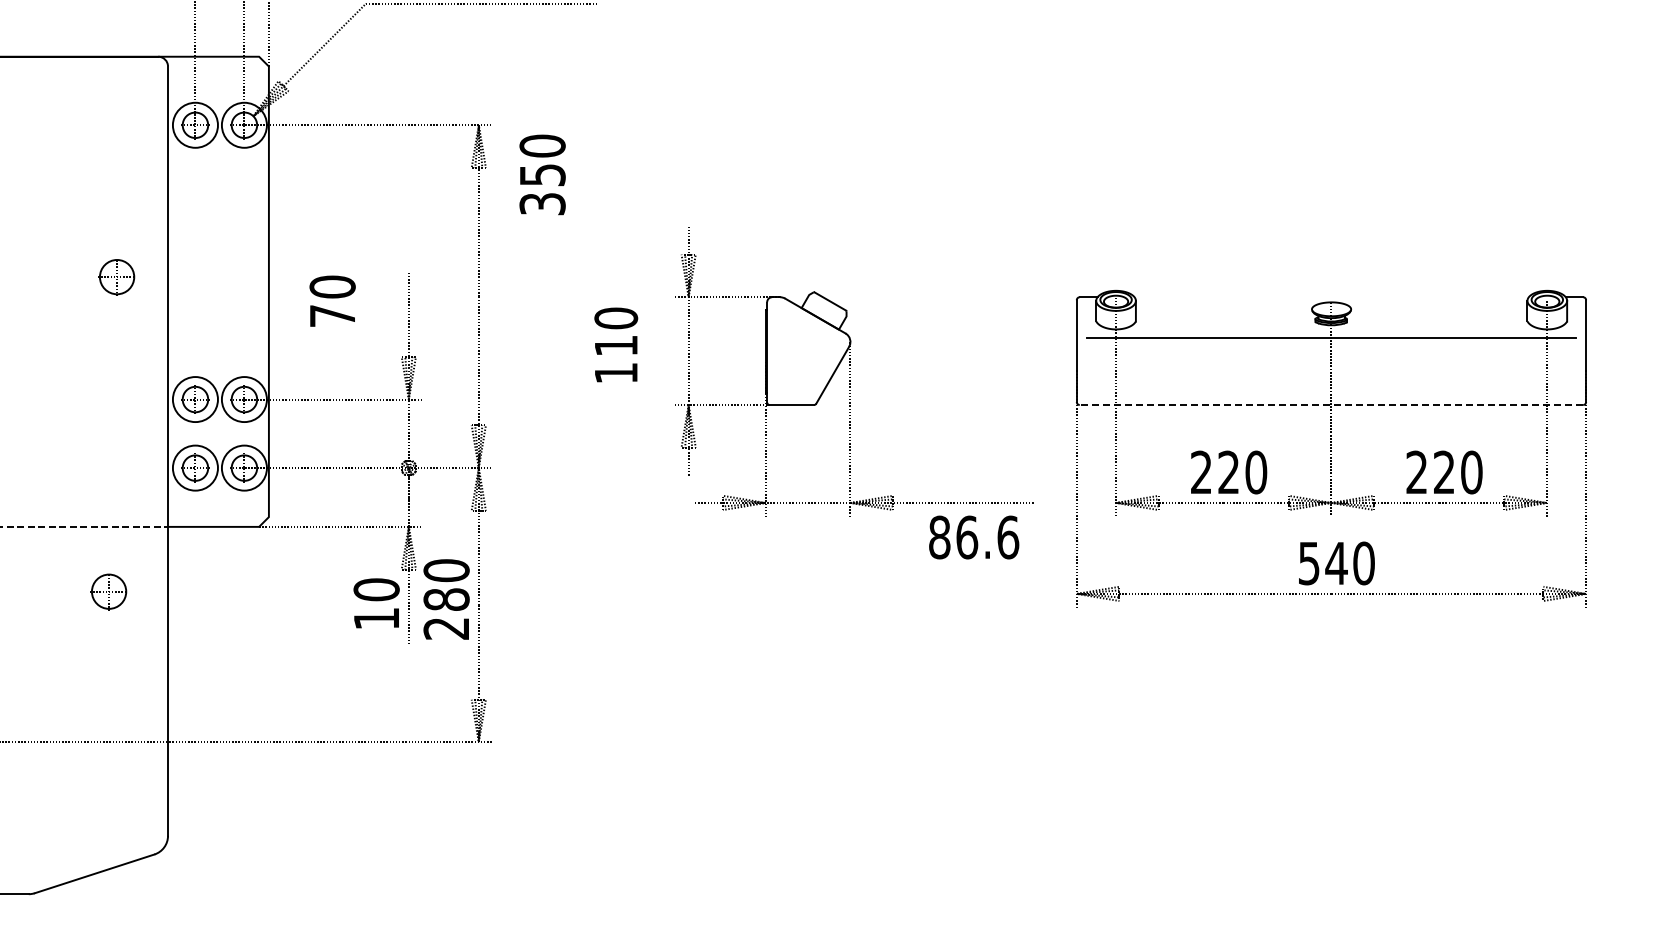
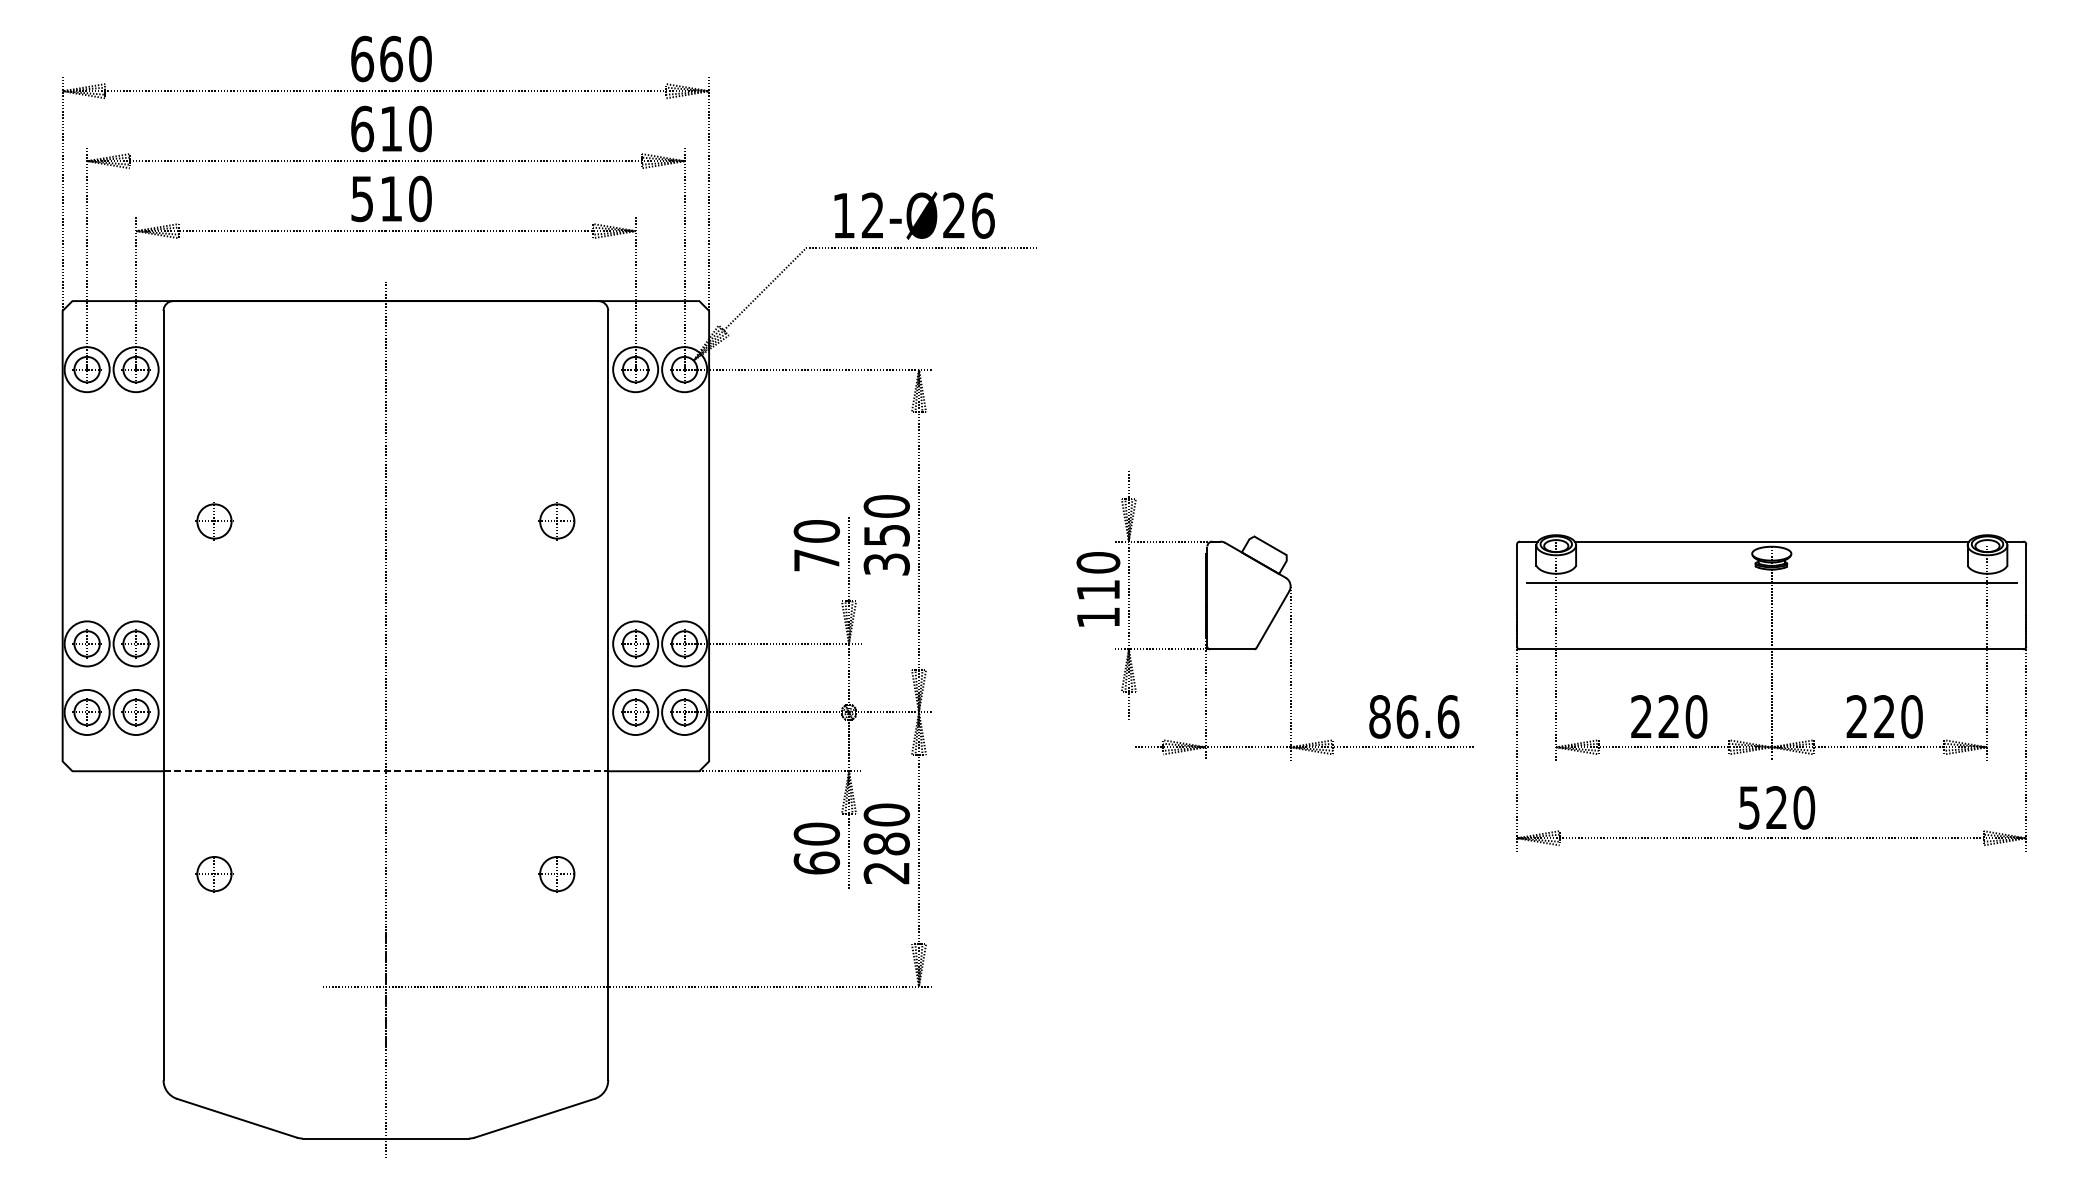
text: (542, 175) -> (886, 535), moved
line: (1331, 297) -> (1771, 541), added
text: (332, 301) -> (816, 545), moved
text: (616, 345) -> (1098, 589), moved
line: (1331, 405) -> (1771, 649), dashed -> solid
text: (974, 537) -> (1414, 716), moved
text: (1336, 563) -> (1776, 807), 540 -> 520
part: (108, 592) -> (556, 874), moved
text: (376, 618) -> (816, 862), 10 -> 60

